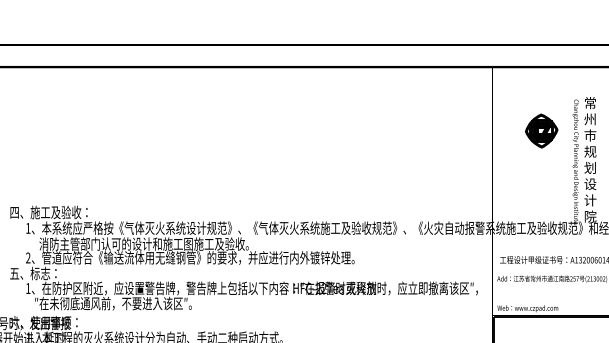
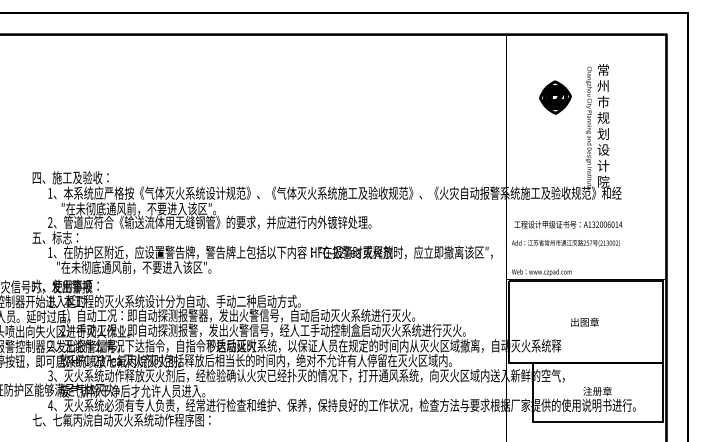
text: (144, 243) -> (164, 208), 消防主管部门认可的设计和施工图施工及验收。 -> ″在未彻底通风前，不要进入该区″。

